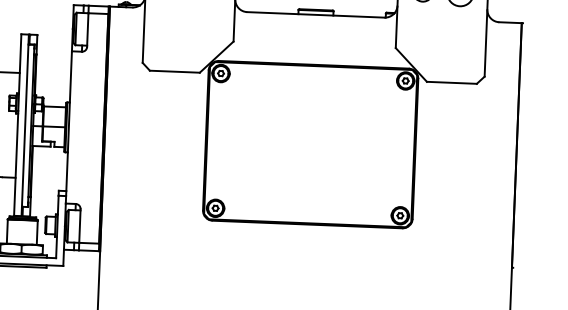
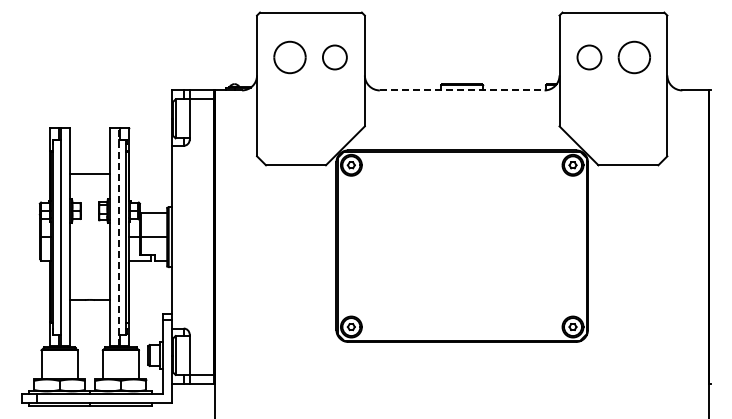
line: (316, 14) -> (462, 90), solid -> dashed
line: (25, 125) -> (119, 236), solid -> dashed

